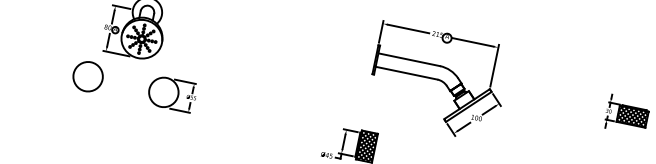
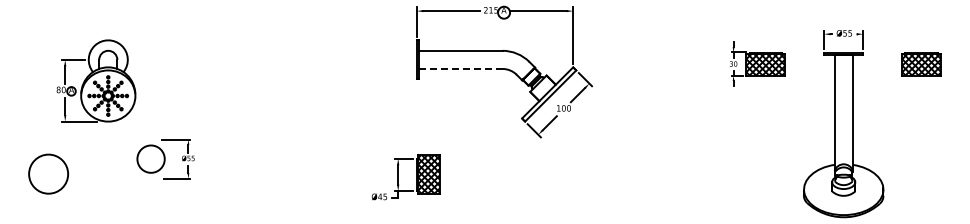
line: (406, 72) -> (460, 68), solid -> dashed
circle: (88, 76) -> (48, 173), moved
circle: (163, 91) -> (150, 158), size x0.7

